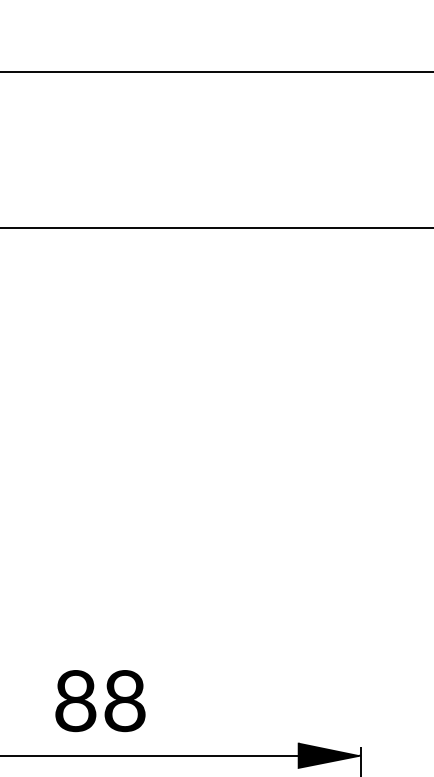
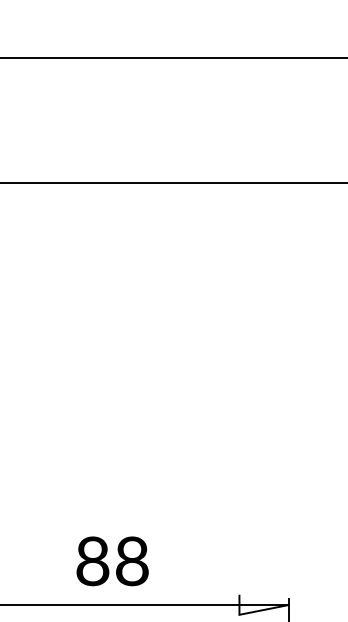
text: (100, 701) -> (112, 561), moved
fill: (329, 754) -> (264, 604), removed

